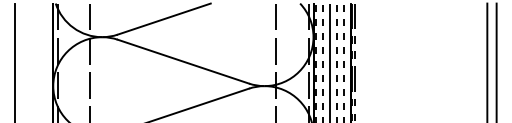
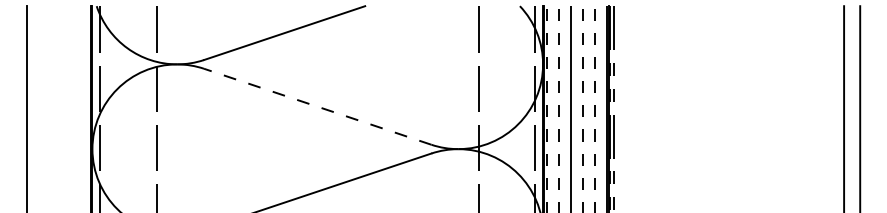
line: (182, 61) -> (316, 106), solid -> dashed

